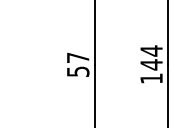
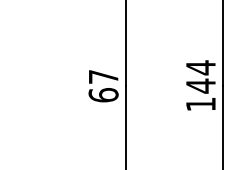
text: (77, 71) -> (102, 94), 57 -> 67

